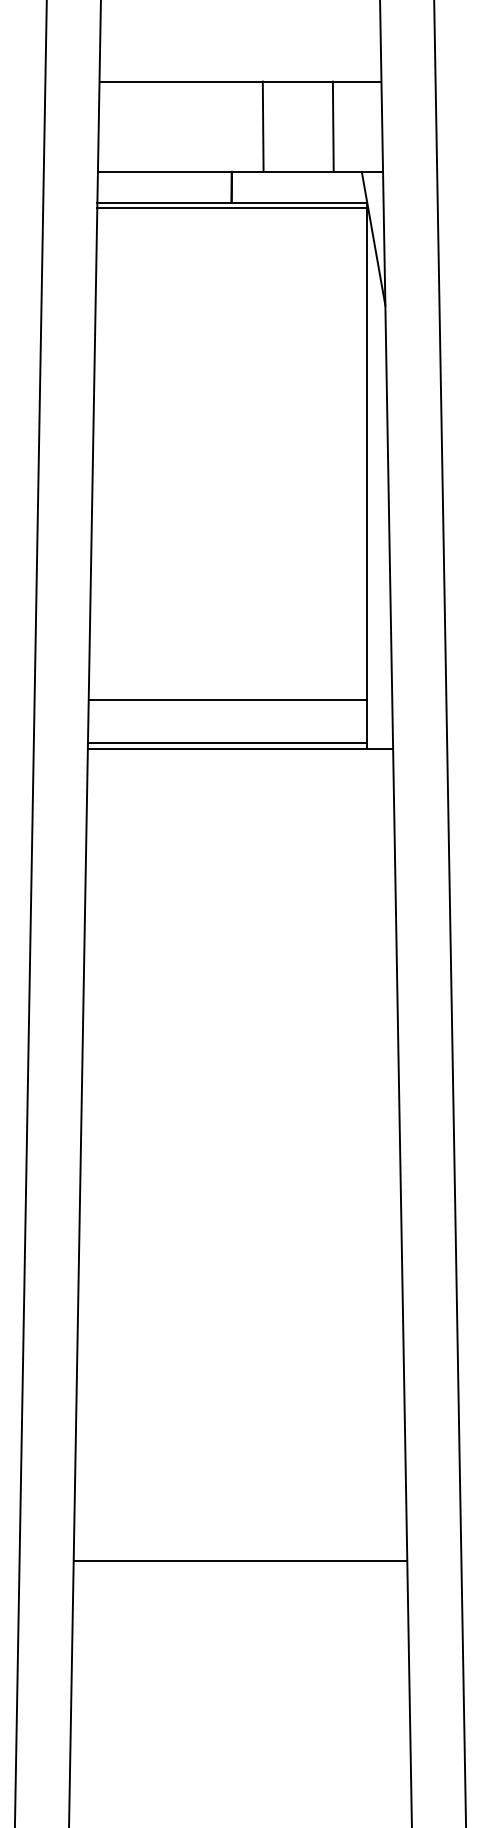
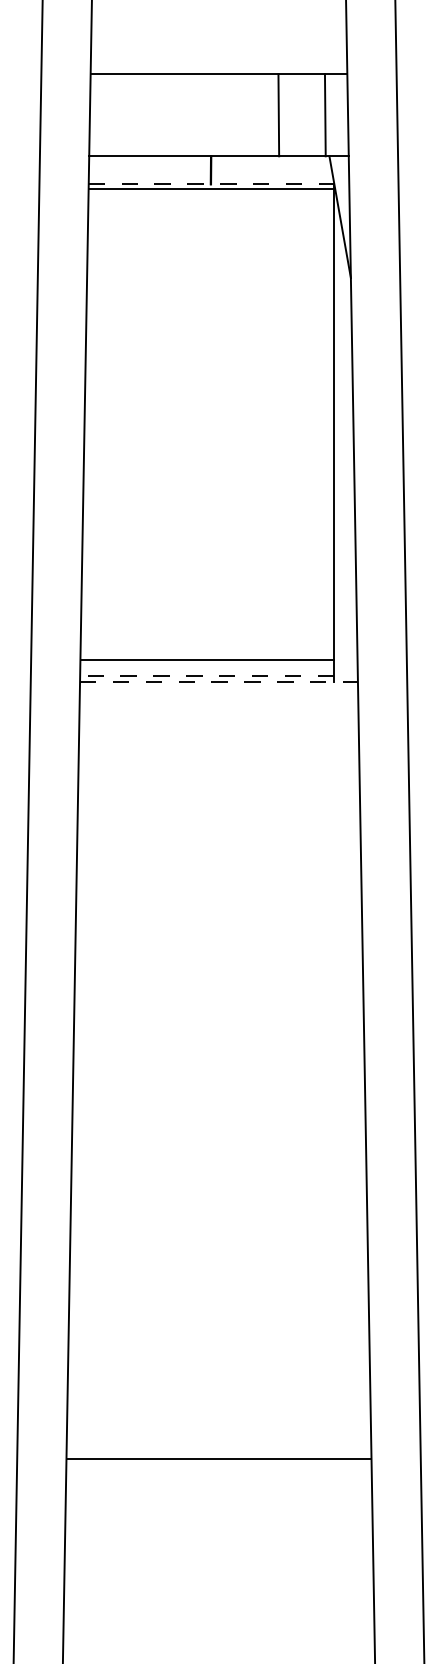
line: (262, 126) -> (278, 115), moved
line: (332, 126) -> (324, 115), moved
line: (232, 202) -> (211, 184), solid -> dashed
line: (227, 699) -> (207, 659), moved
line: (226, 742) -> (206, 675), solid -> dashed
line: (240, 749) -> (219, 682), solid -> dashed
line: (240, 1561) -> (219, 1459), moved

